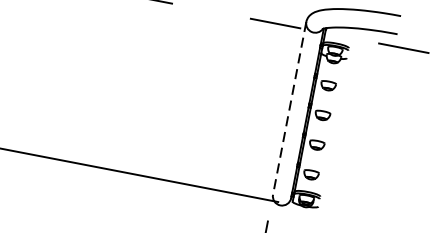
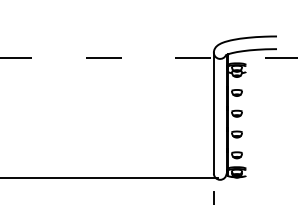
line: (289, 108) -> (213, 113), dashed -> solid

